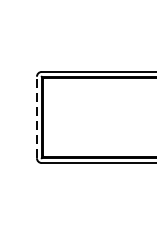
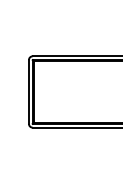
line: (36, 118) -> (28, 92), dashed -> solid

